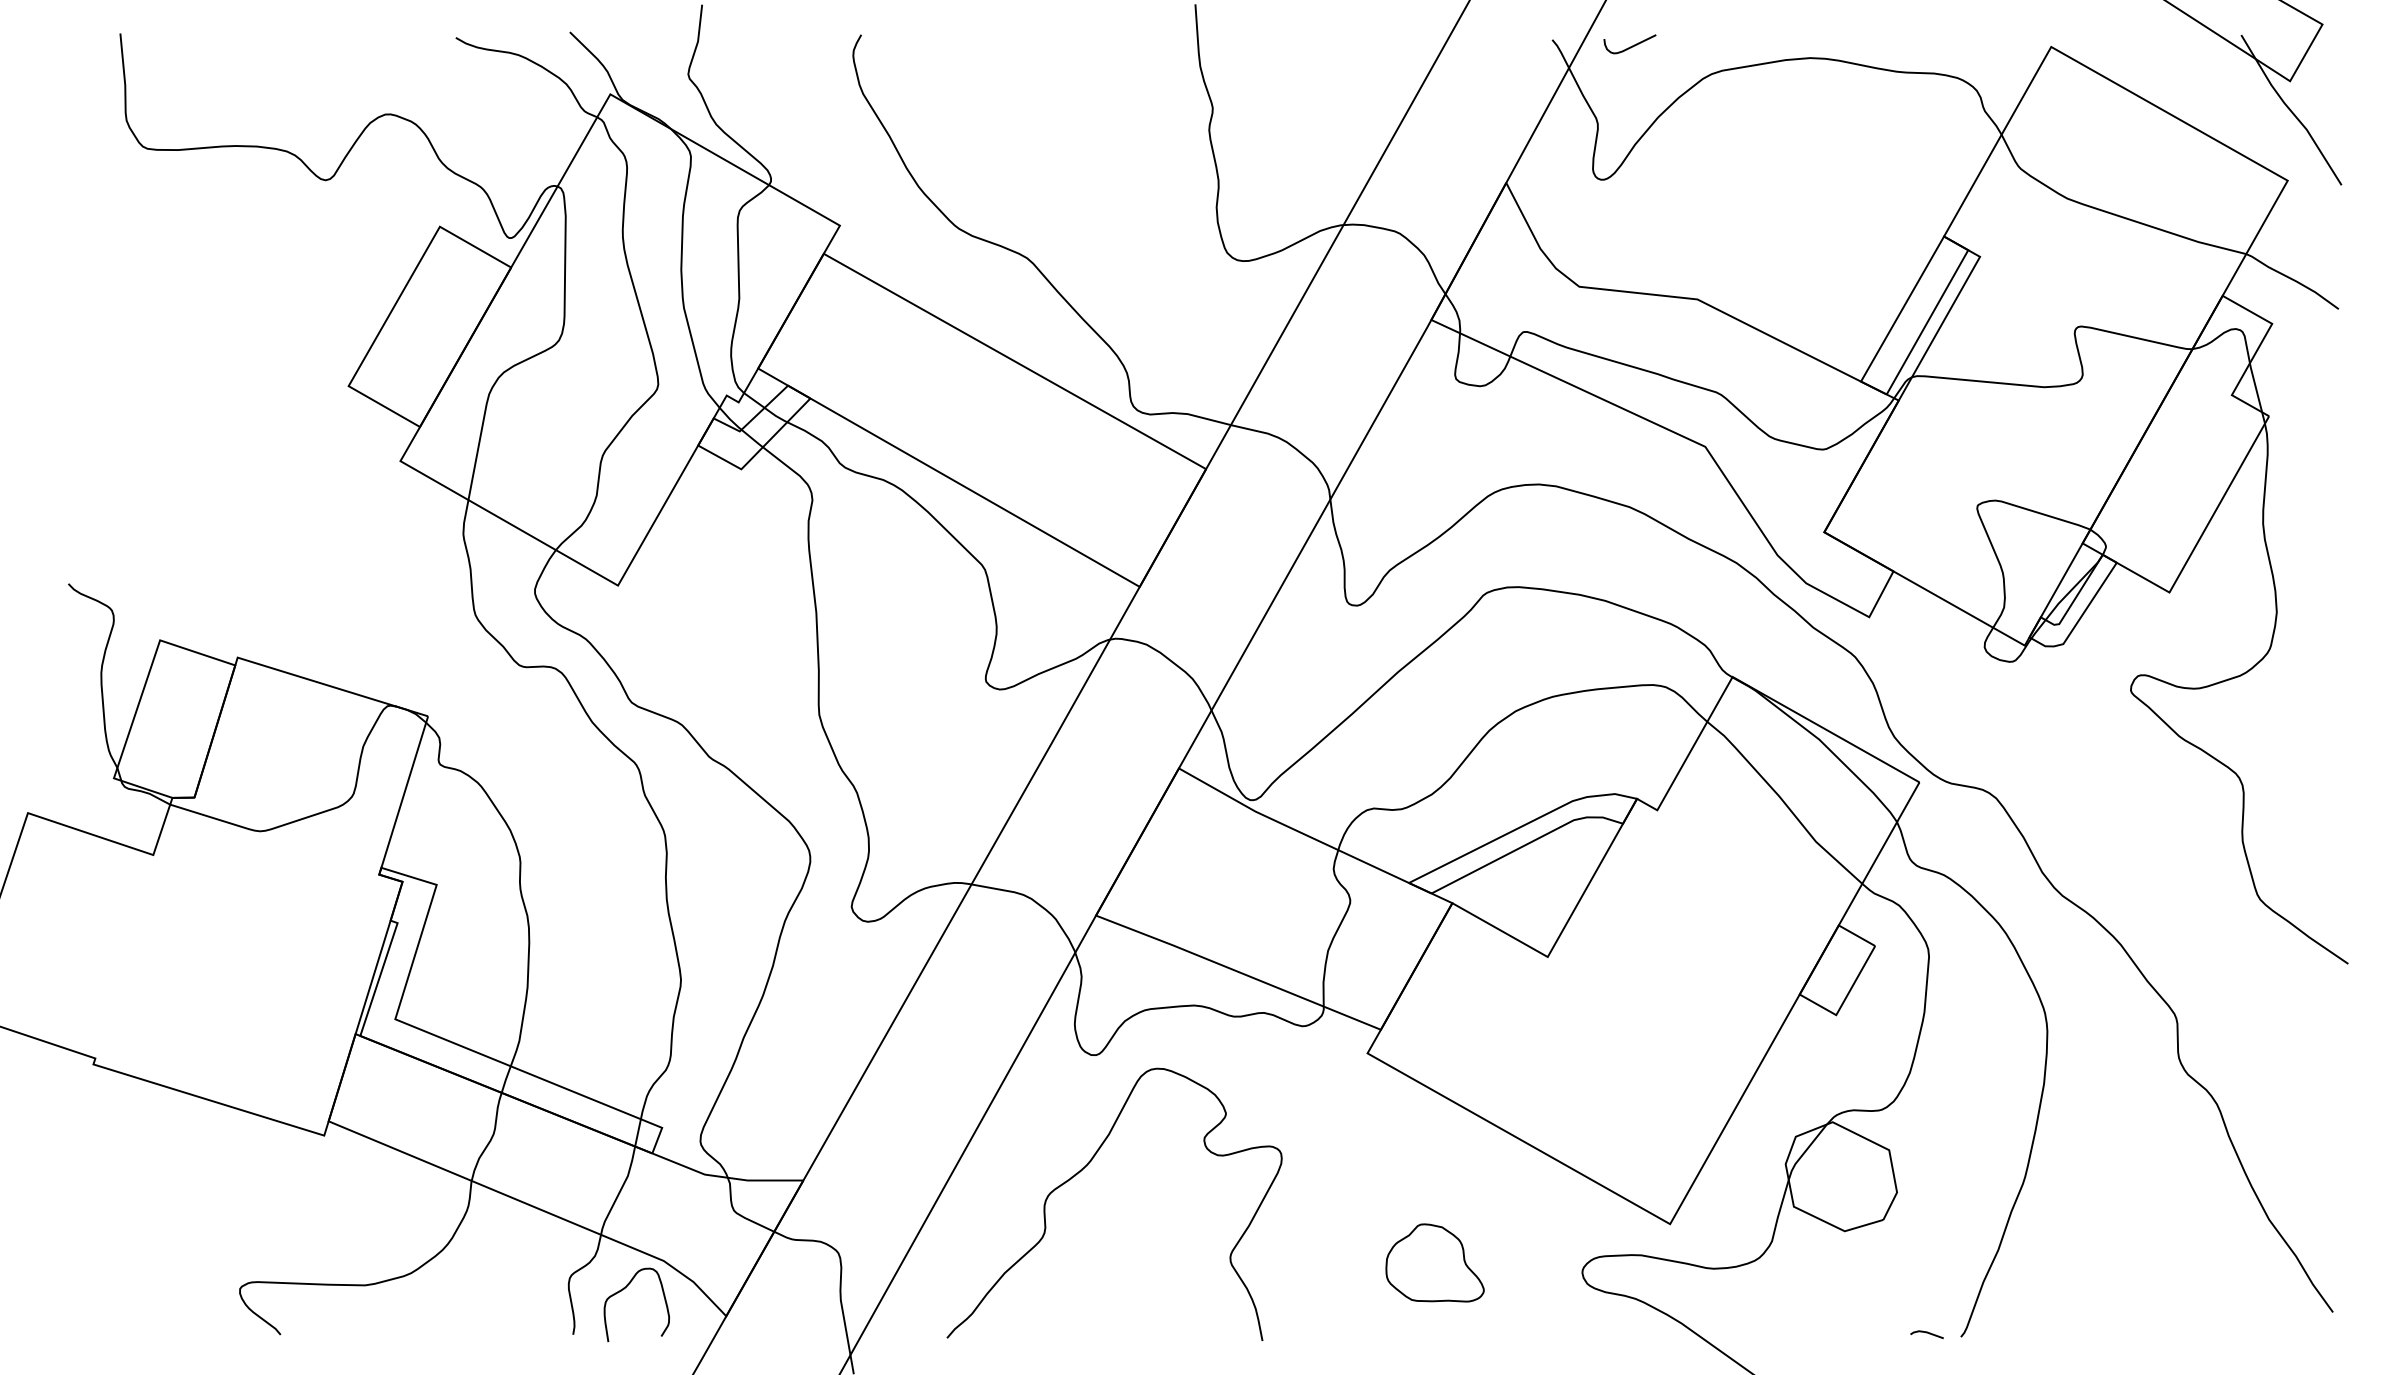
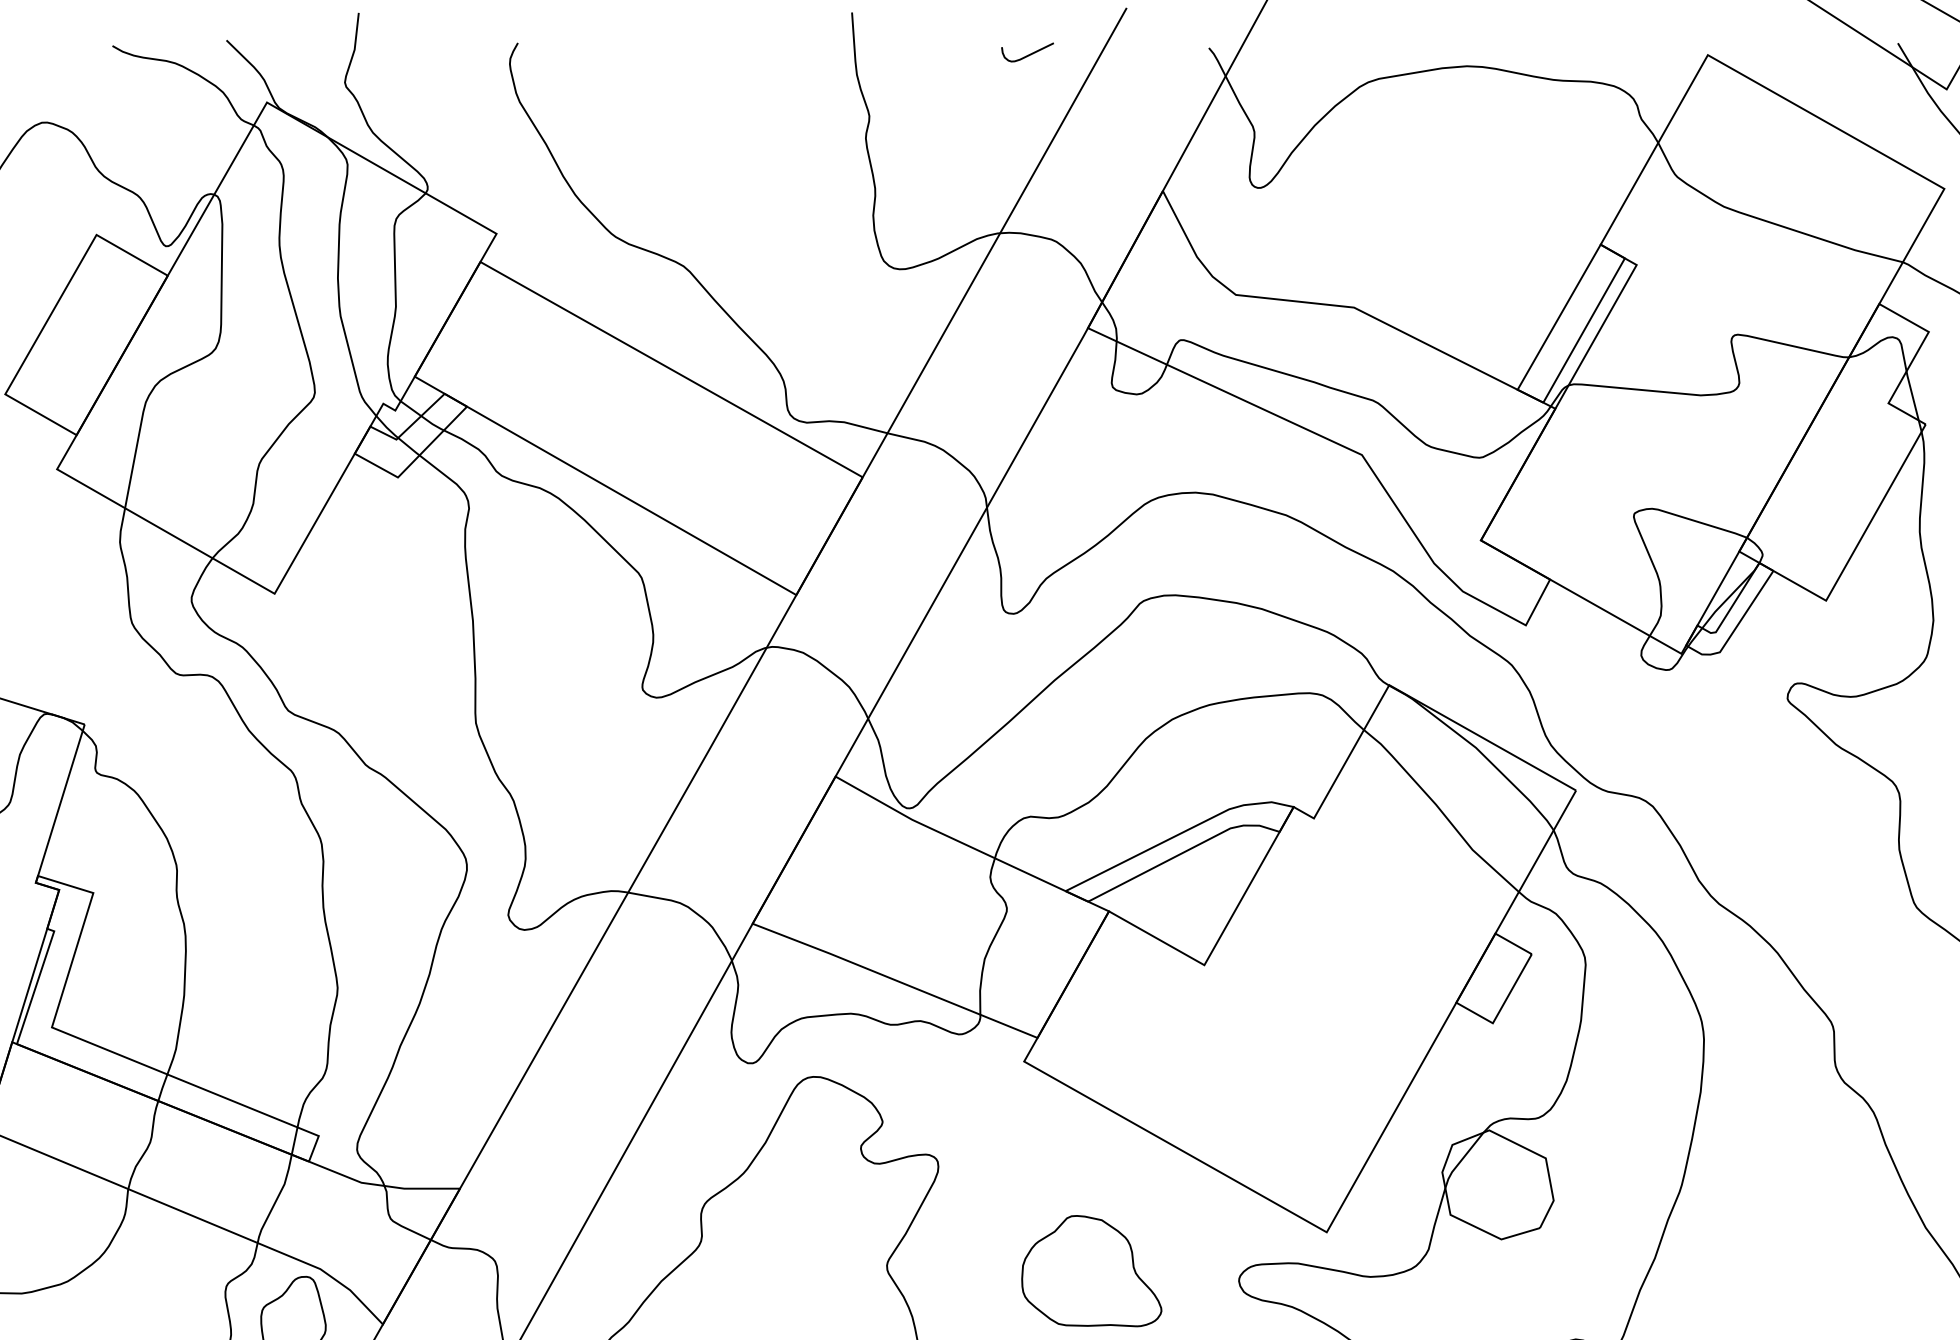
curve: (1630, 46) -> (1028, 54), moved
part: (1434, 1262) -> (1091, 1270), size x1.43

